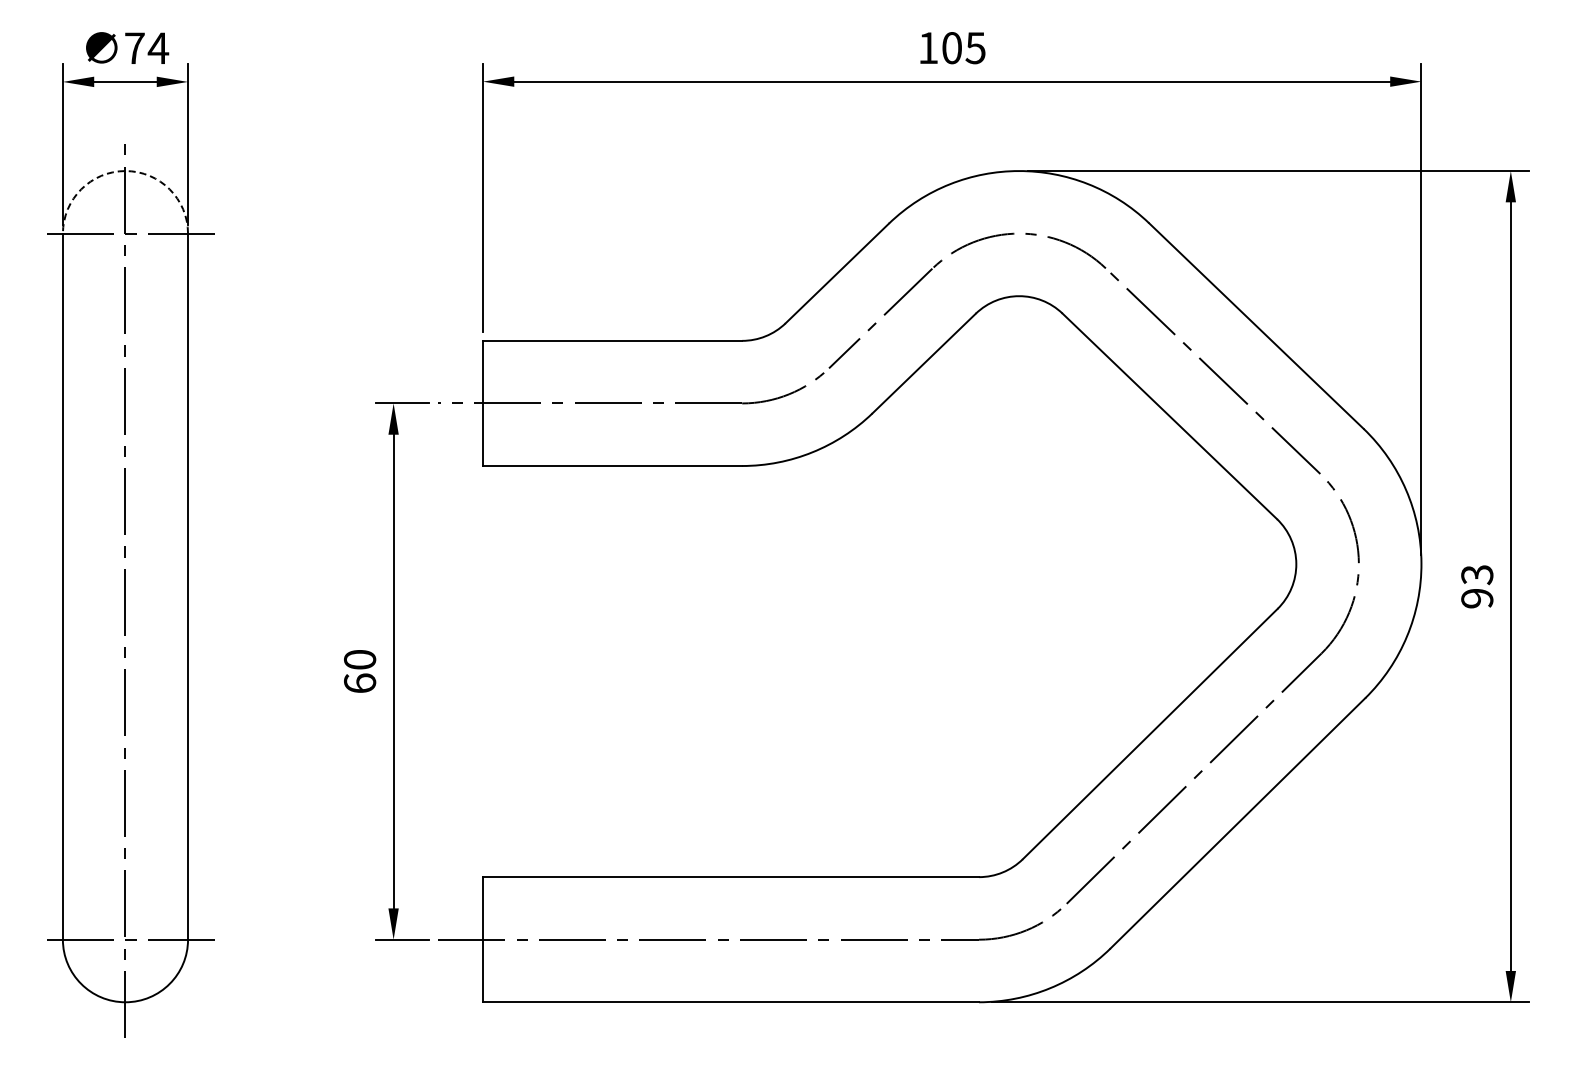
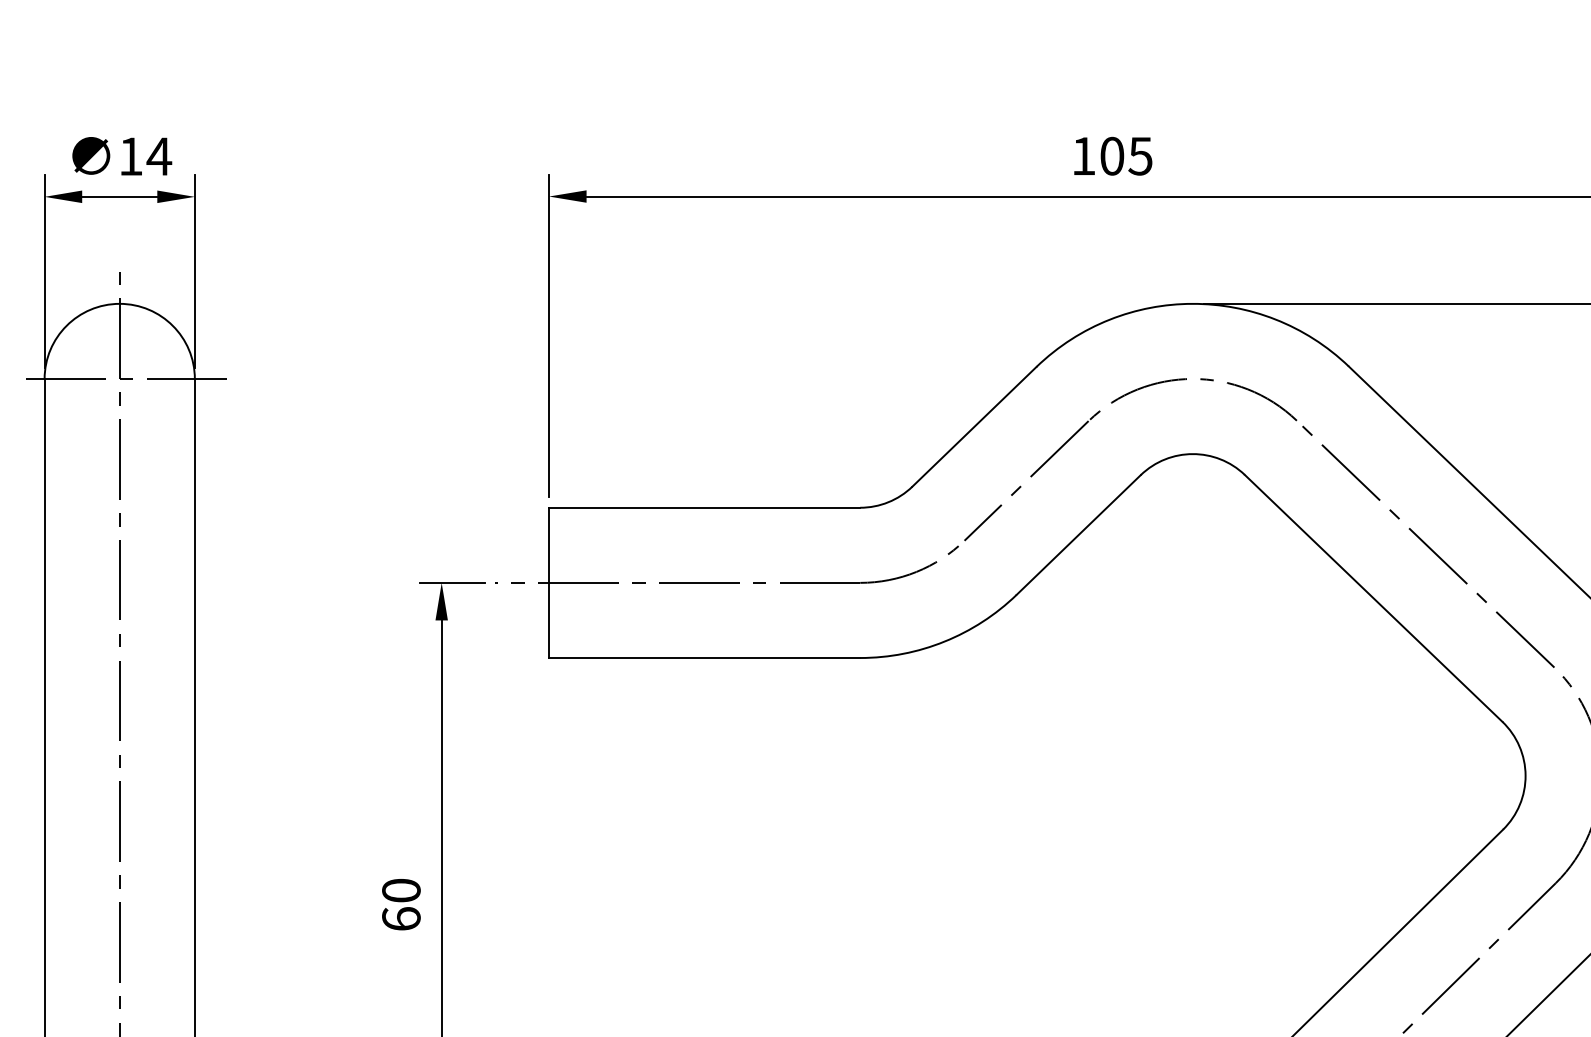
text: (134, 47) -> (130, 155), 74 -> 14
arc: (125, 171) -> (119, 304), dashed -> solid

